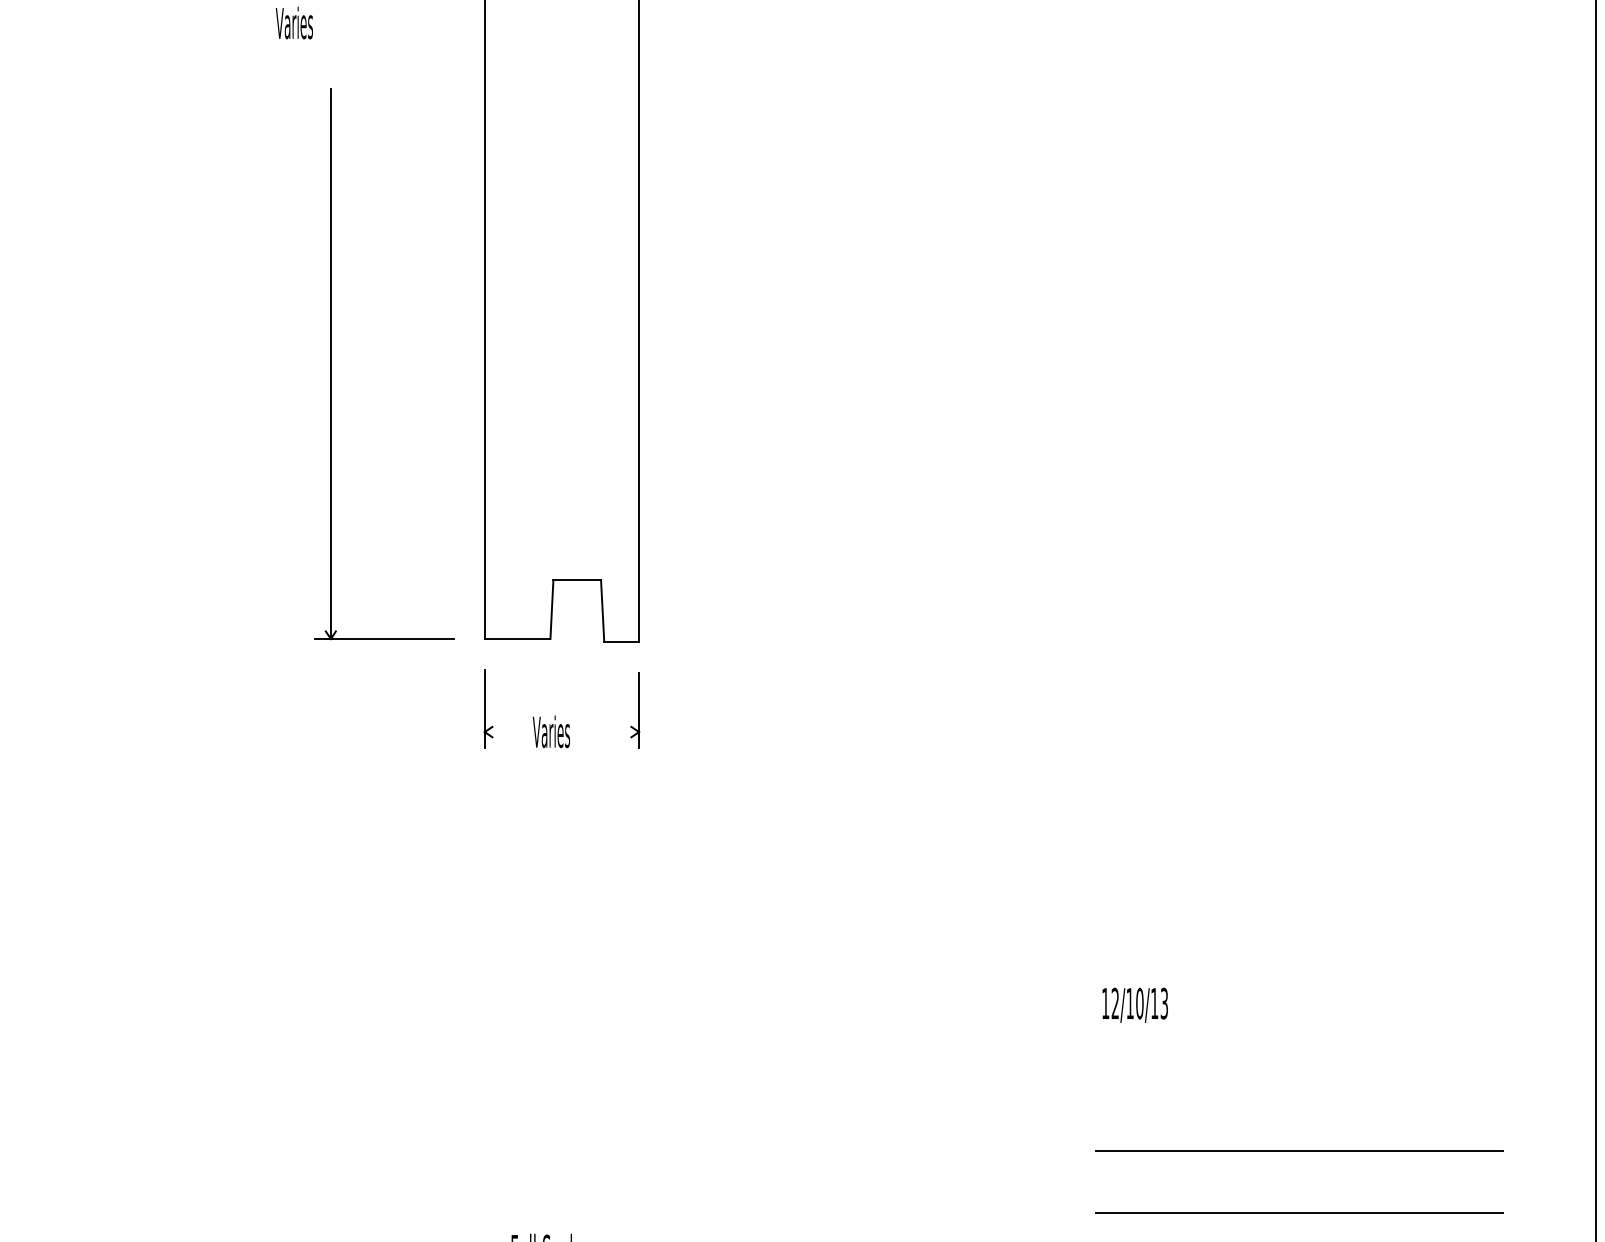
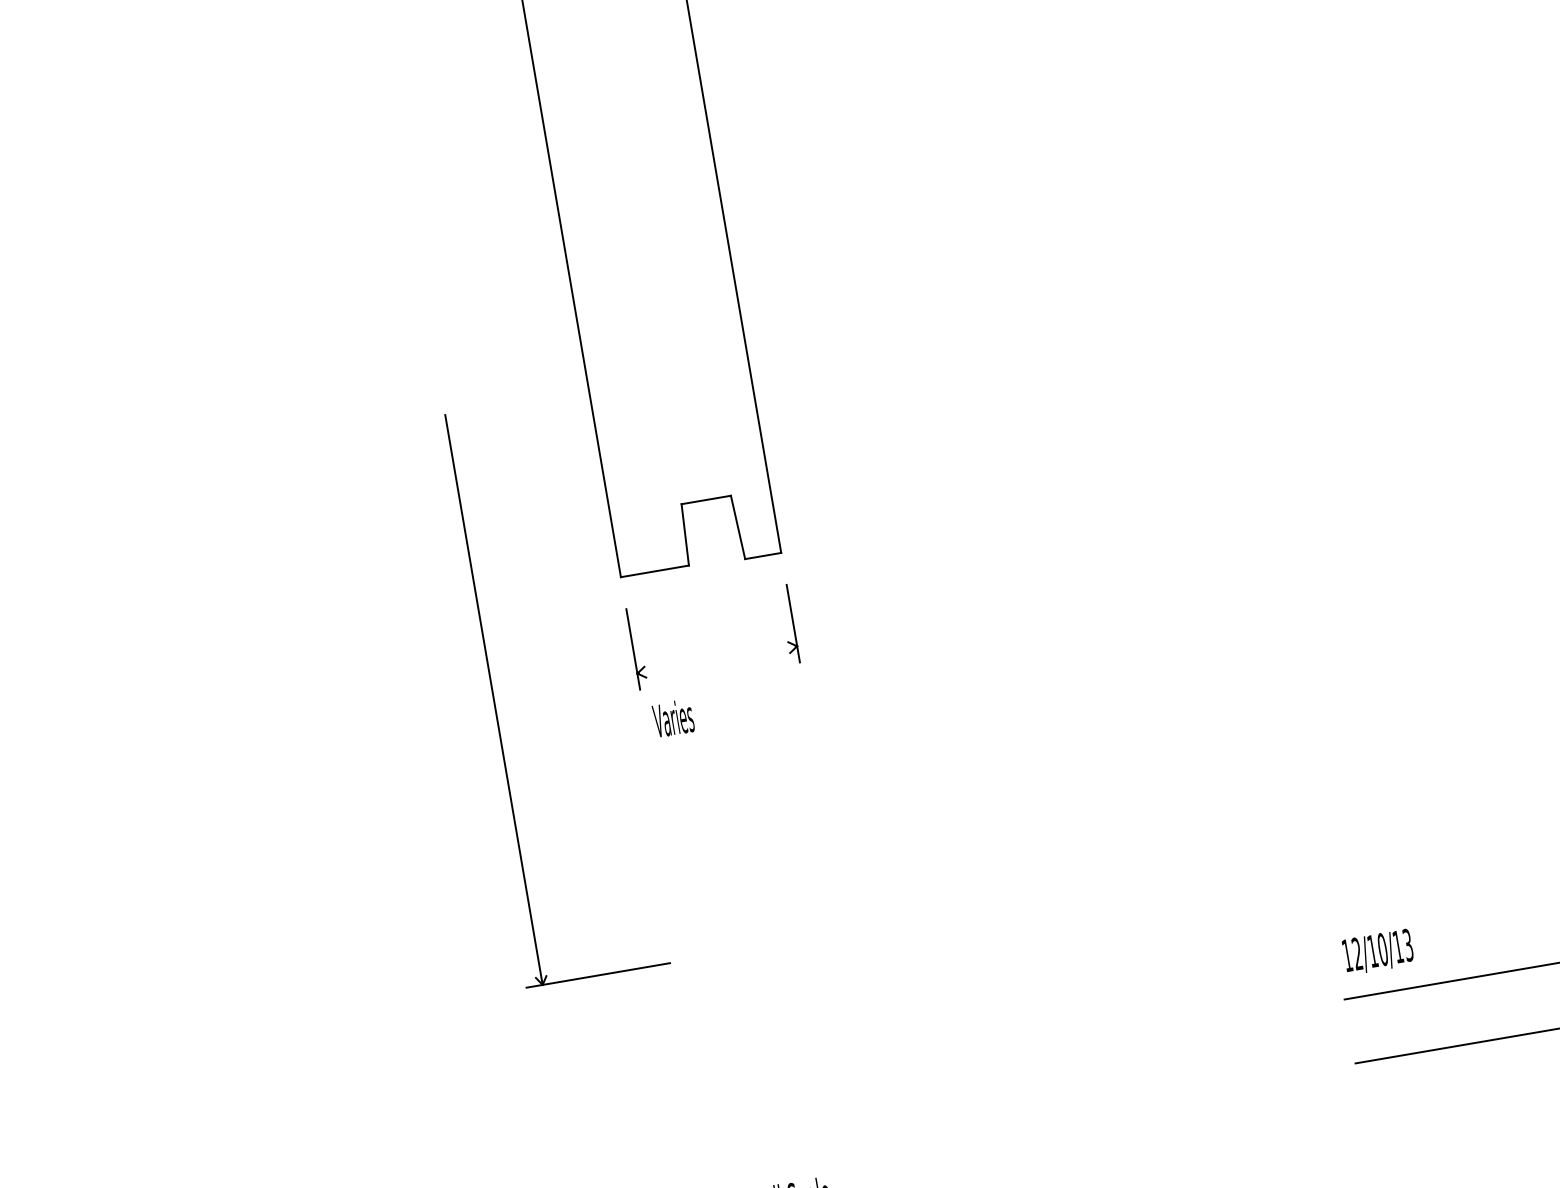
part: (331, 364) -> (494, 700), moved
text: (550, 731) -> (672, 718), moved
text: (1134, 1004) -> (1377, 951), moved

